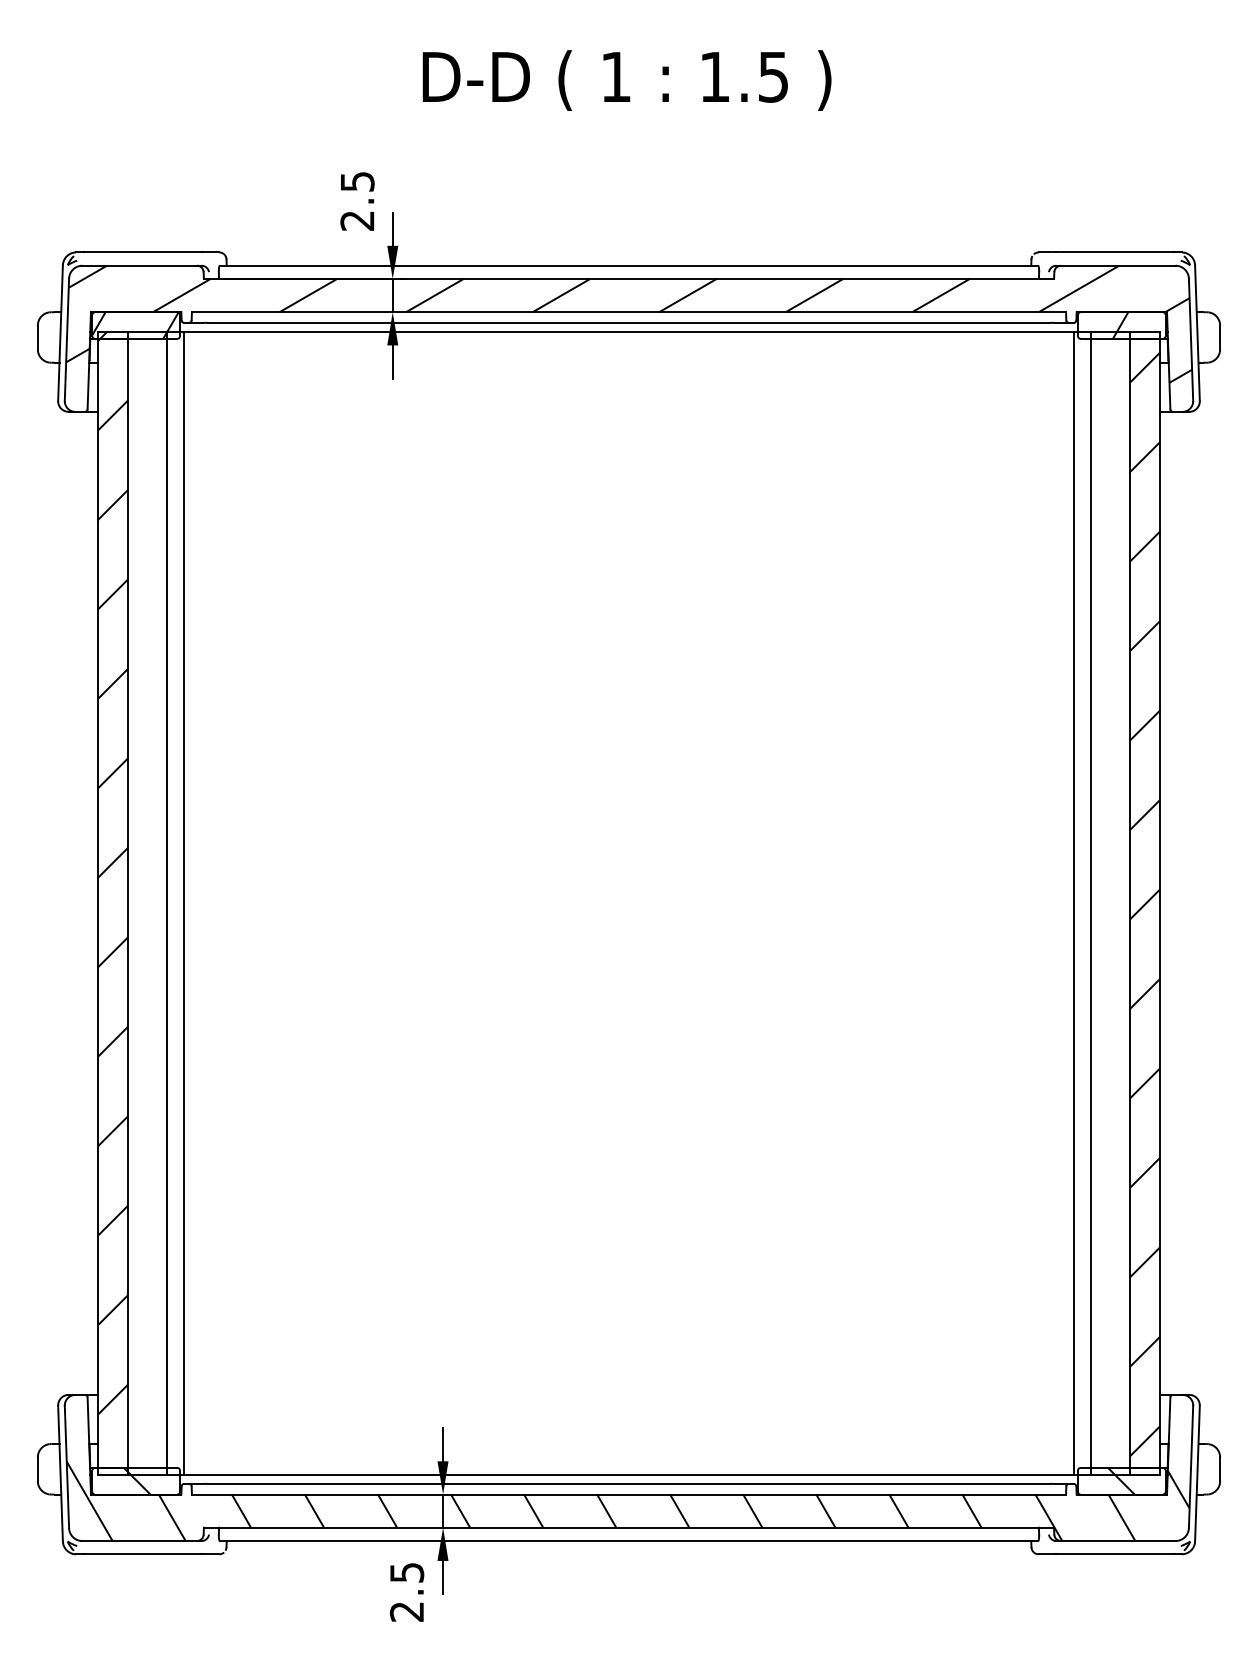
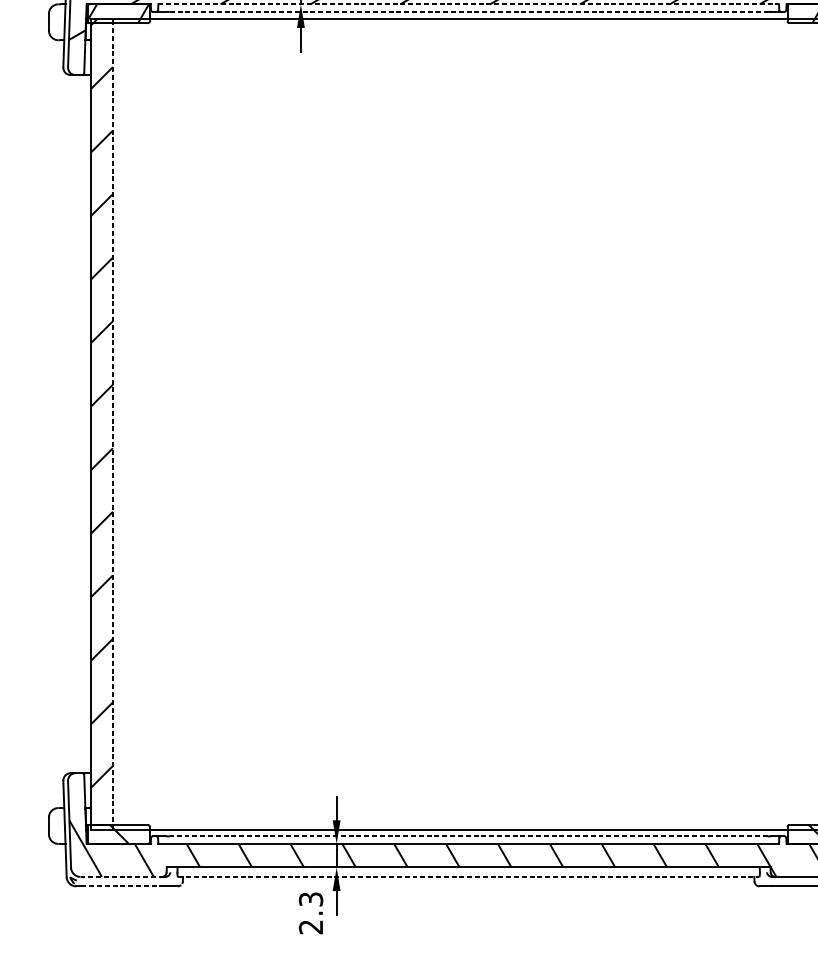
line: (629, 312) -> (469, 4), solid -> dashed
line: (628, 322) -> (468, 11), solid -> dashed
line: (128, 902) -> (113, 423), solid -> dashed
line: (166, 903) -> (140, 424), removed
line: (183, 903) -> (152, 424), removed
line: (1074, 903) -> (785, 424), removed
line: (1091, 903) -> (797, 424), removed
line: (628, 1483) -> (468, 836), solid -> dashed
line: (140, 1541) -> (121, 877), solid -> dashed
line: (629, 1541) -> (469, 877), solid -> dashed
line: (143, 1554) -> (123, 886), solid -> dashed
text: (406, 1572) -> (310, 899), 2.5 -> 2.3

